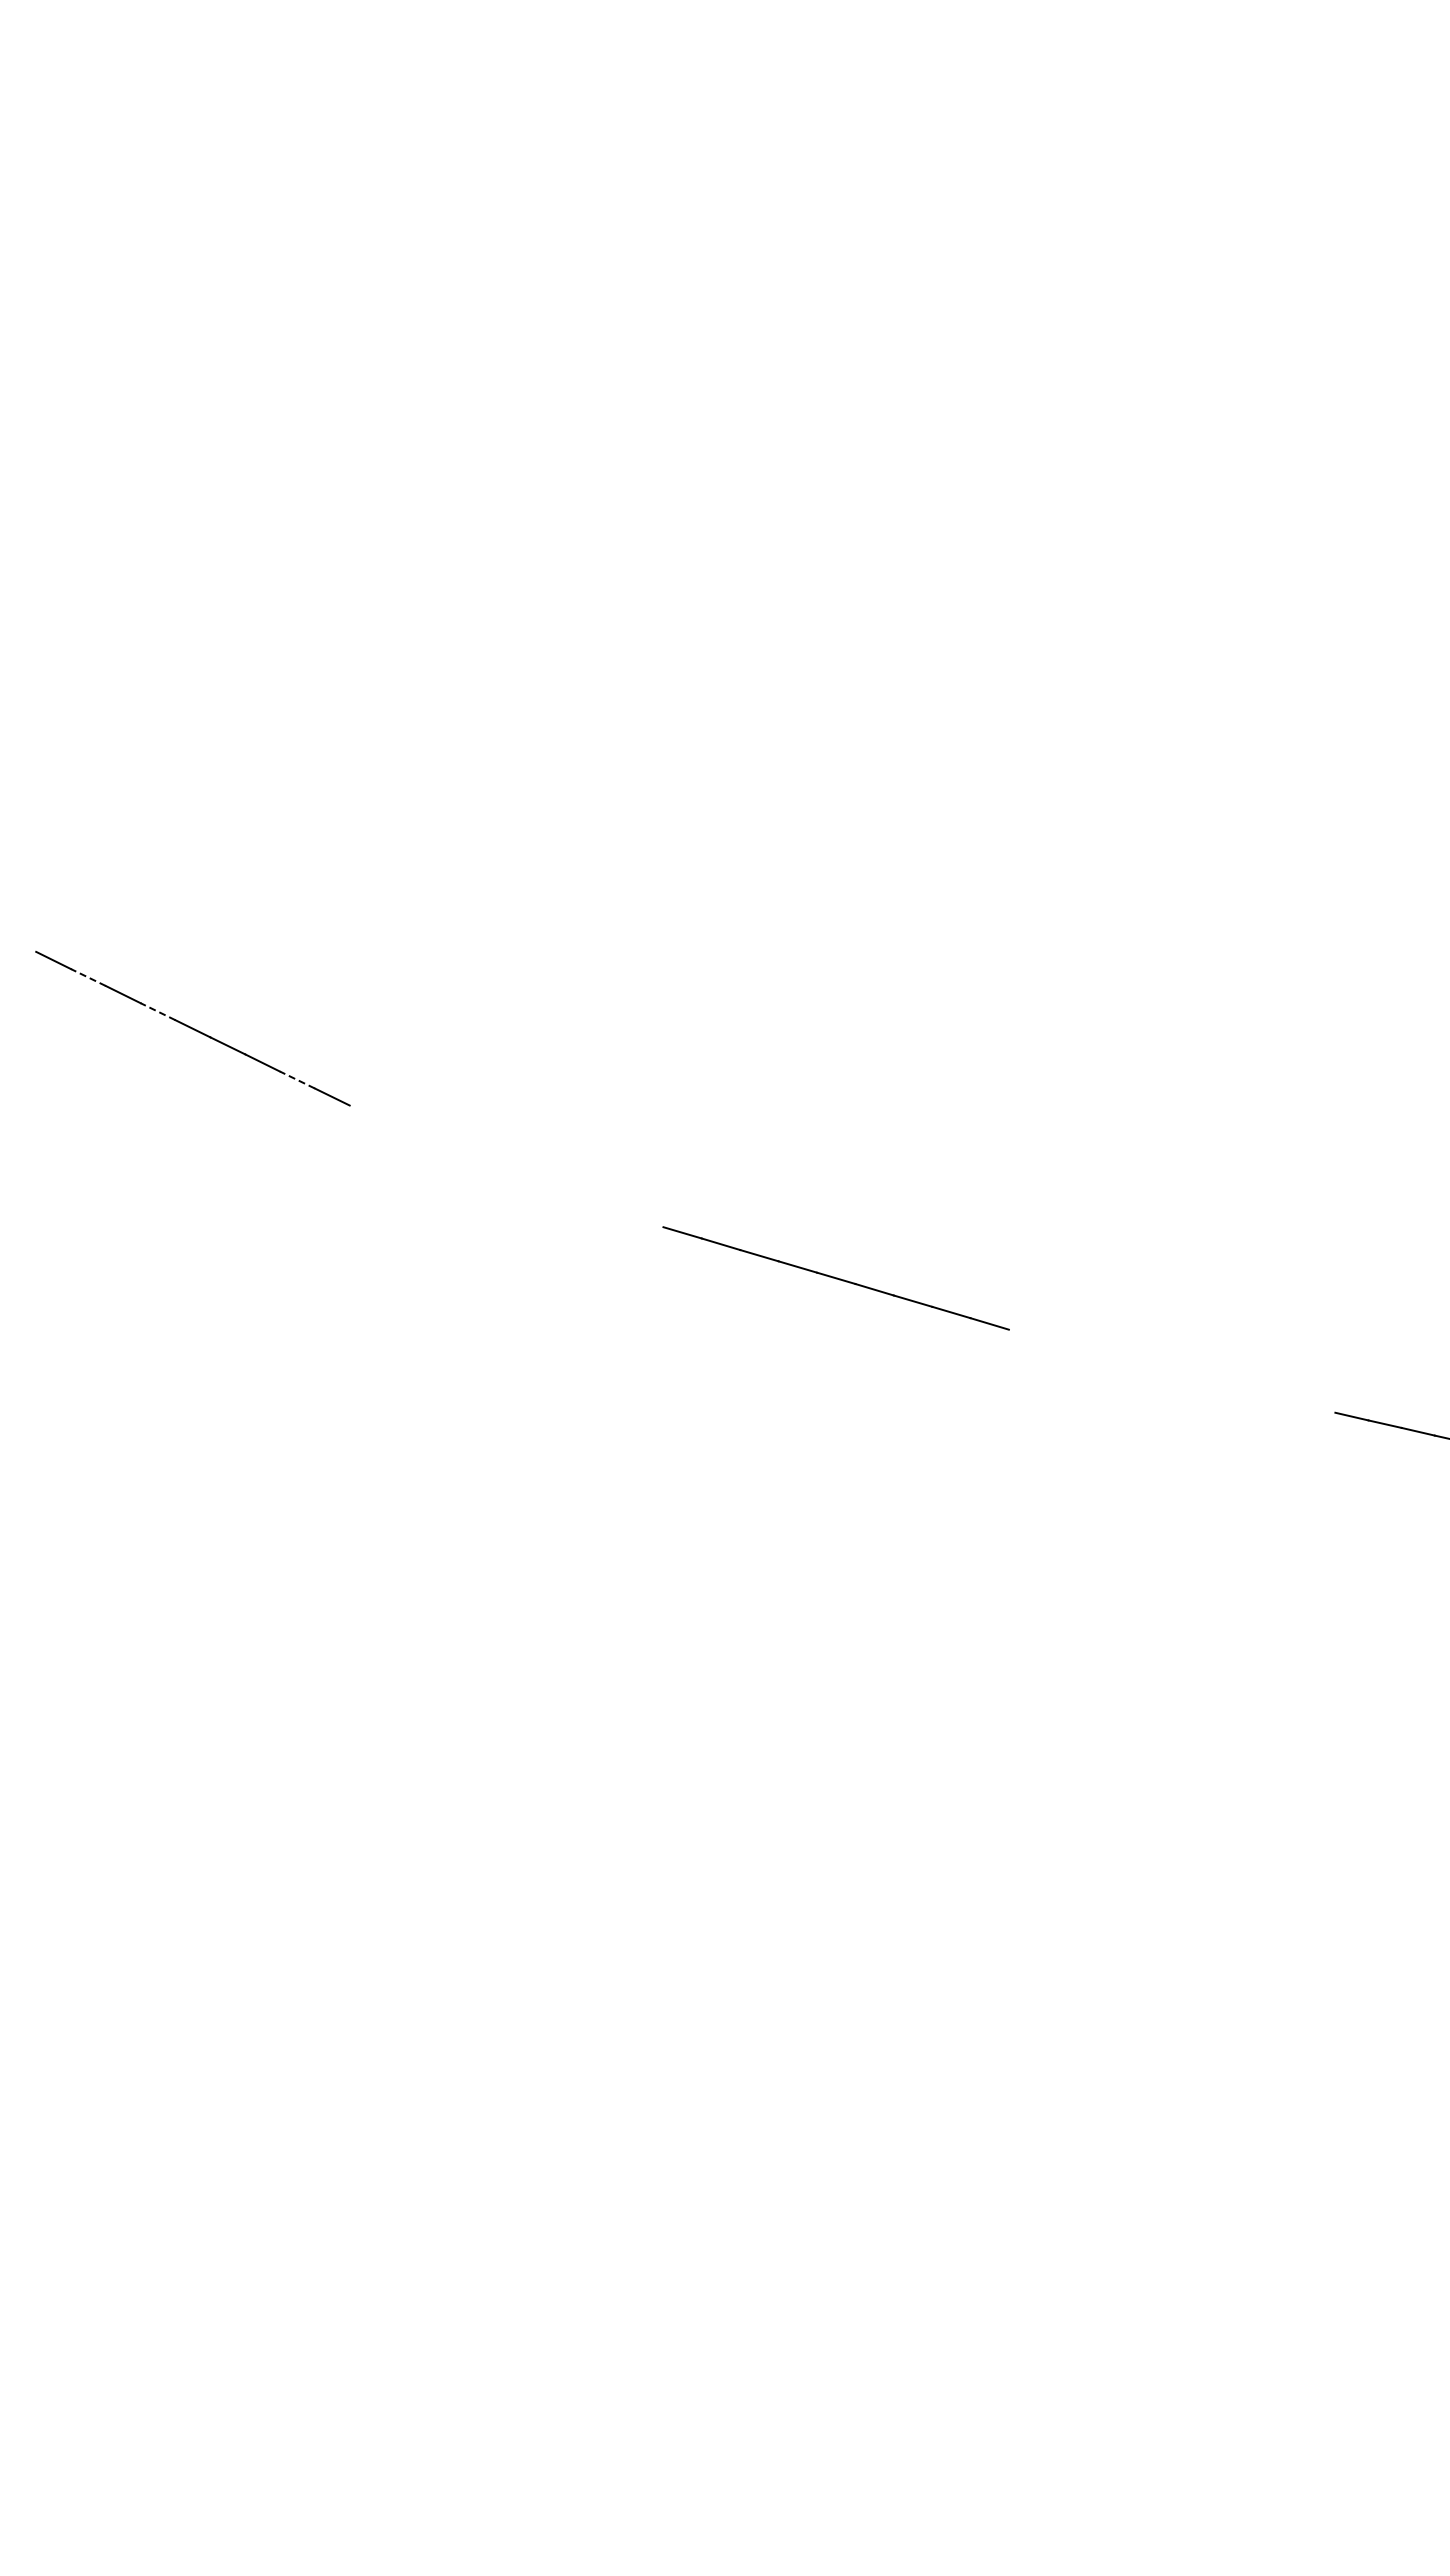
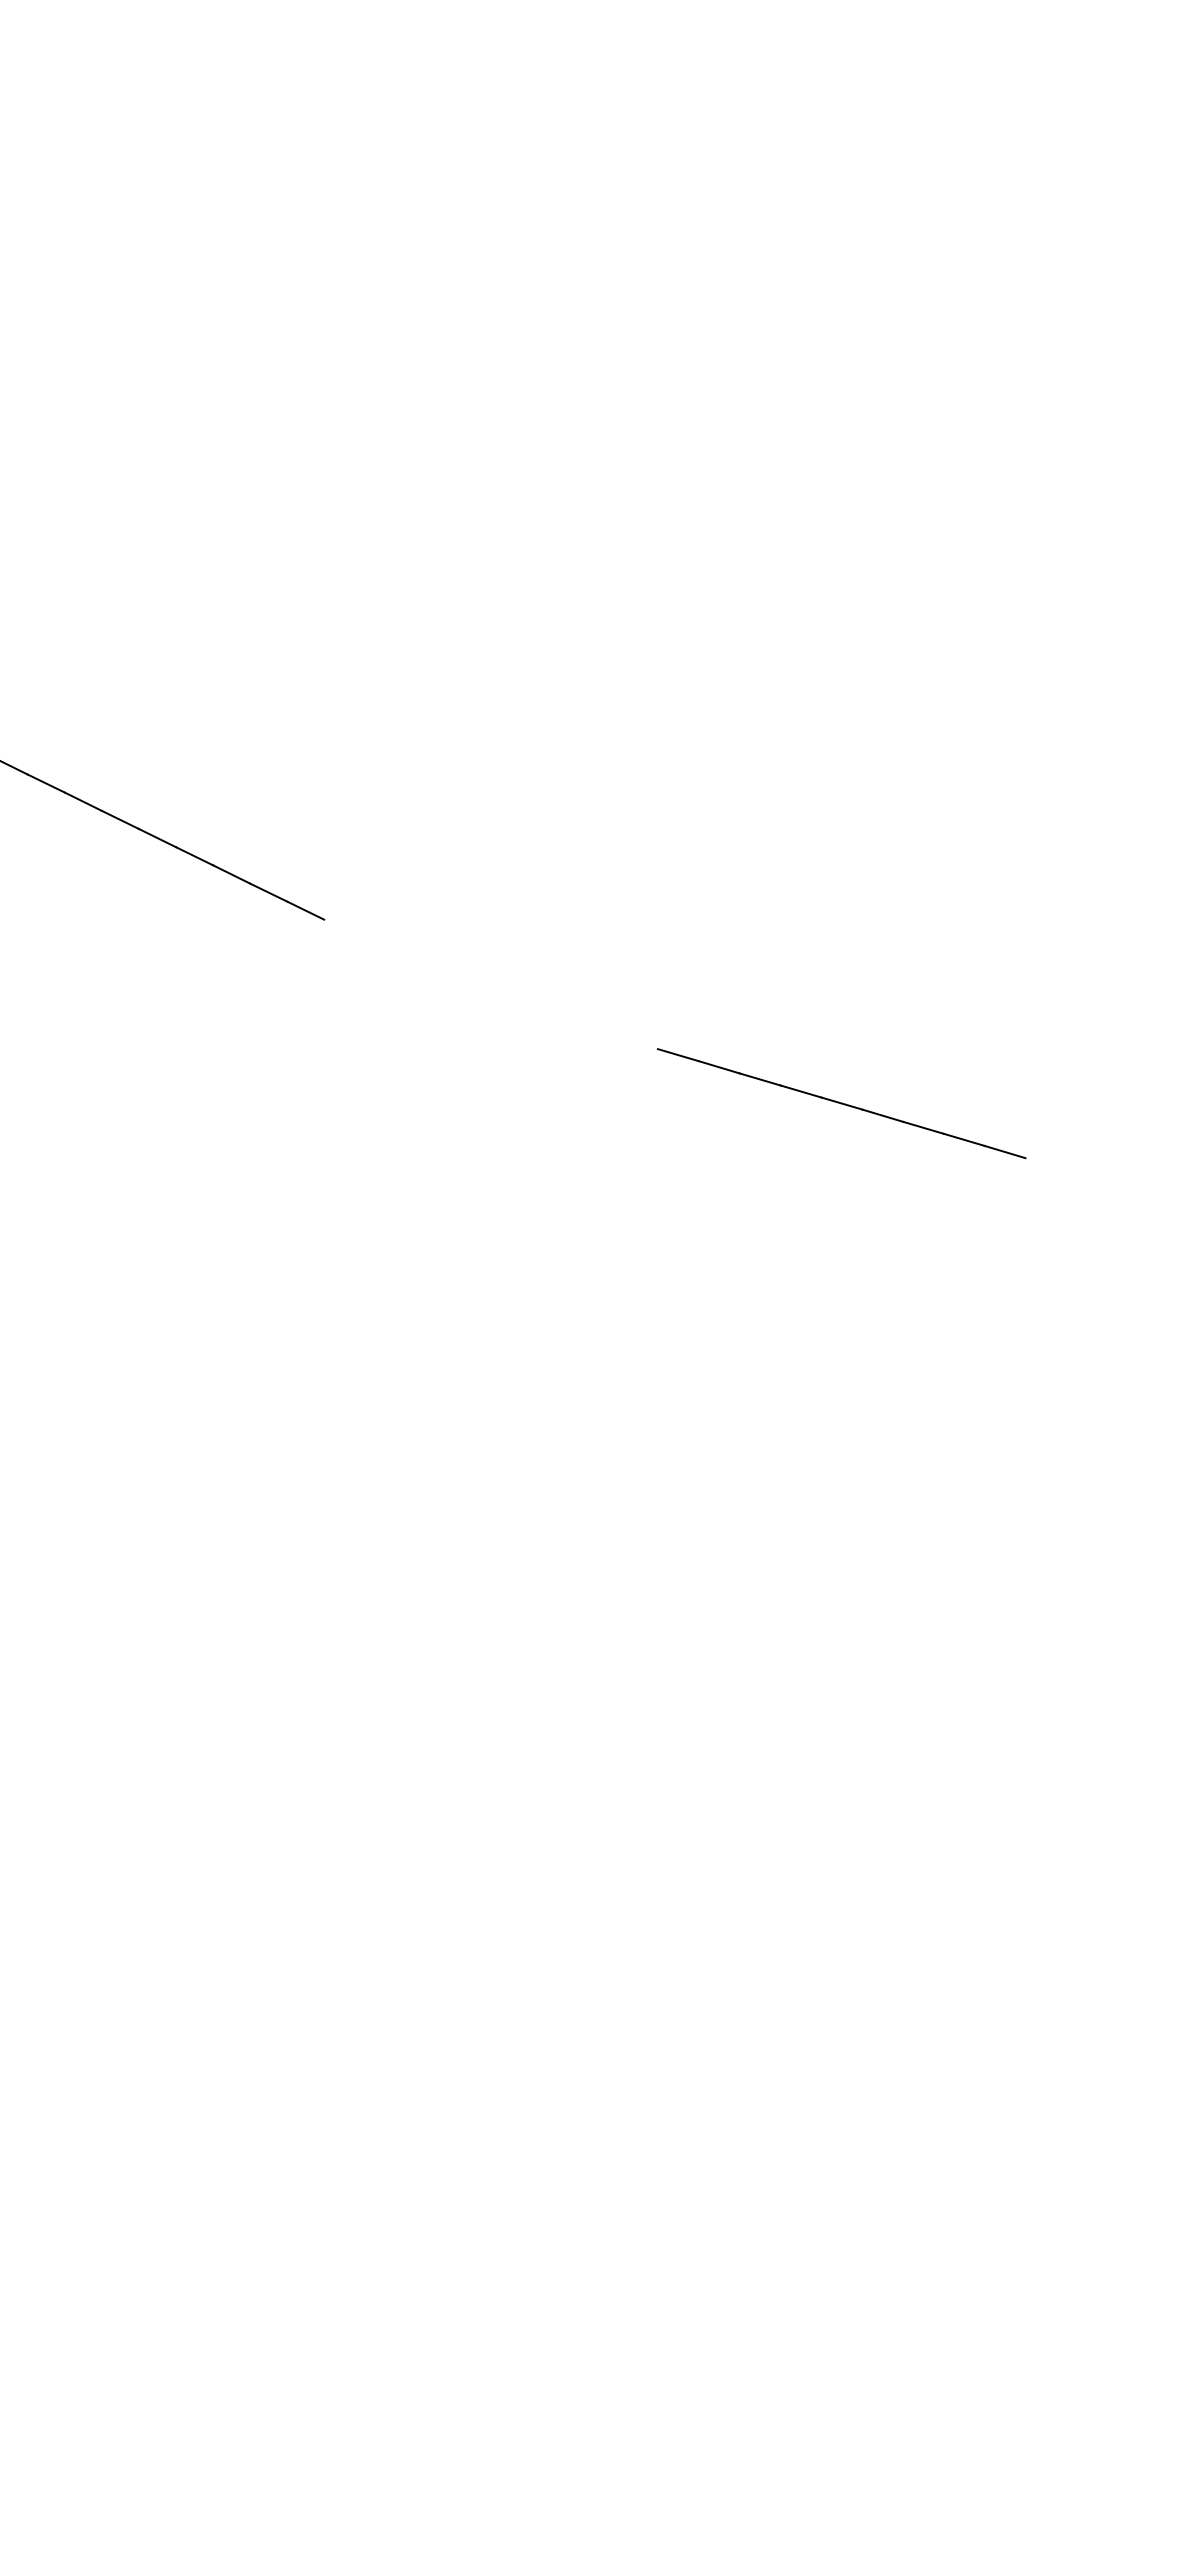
line: (88, 977) -> (46, 783), dashed -> solid
line: (157, 1011) -> (119, 819), dashed -> solid
line: (297, 1079) -> (268, 891), dashed -> solid

